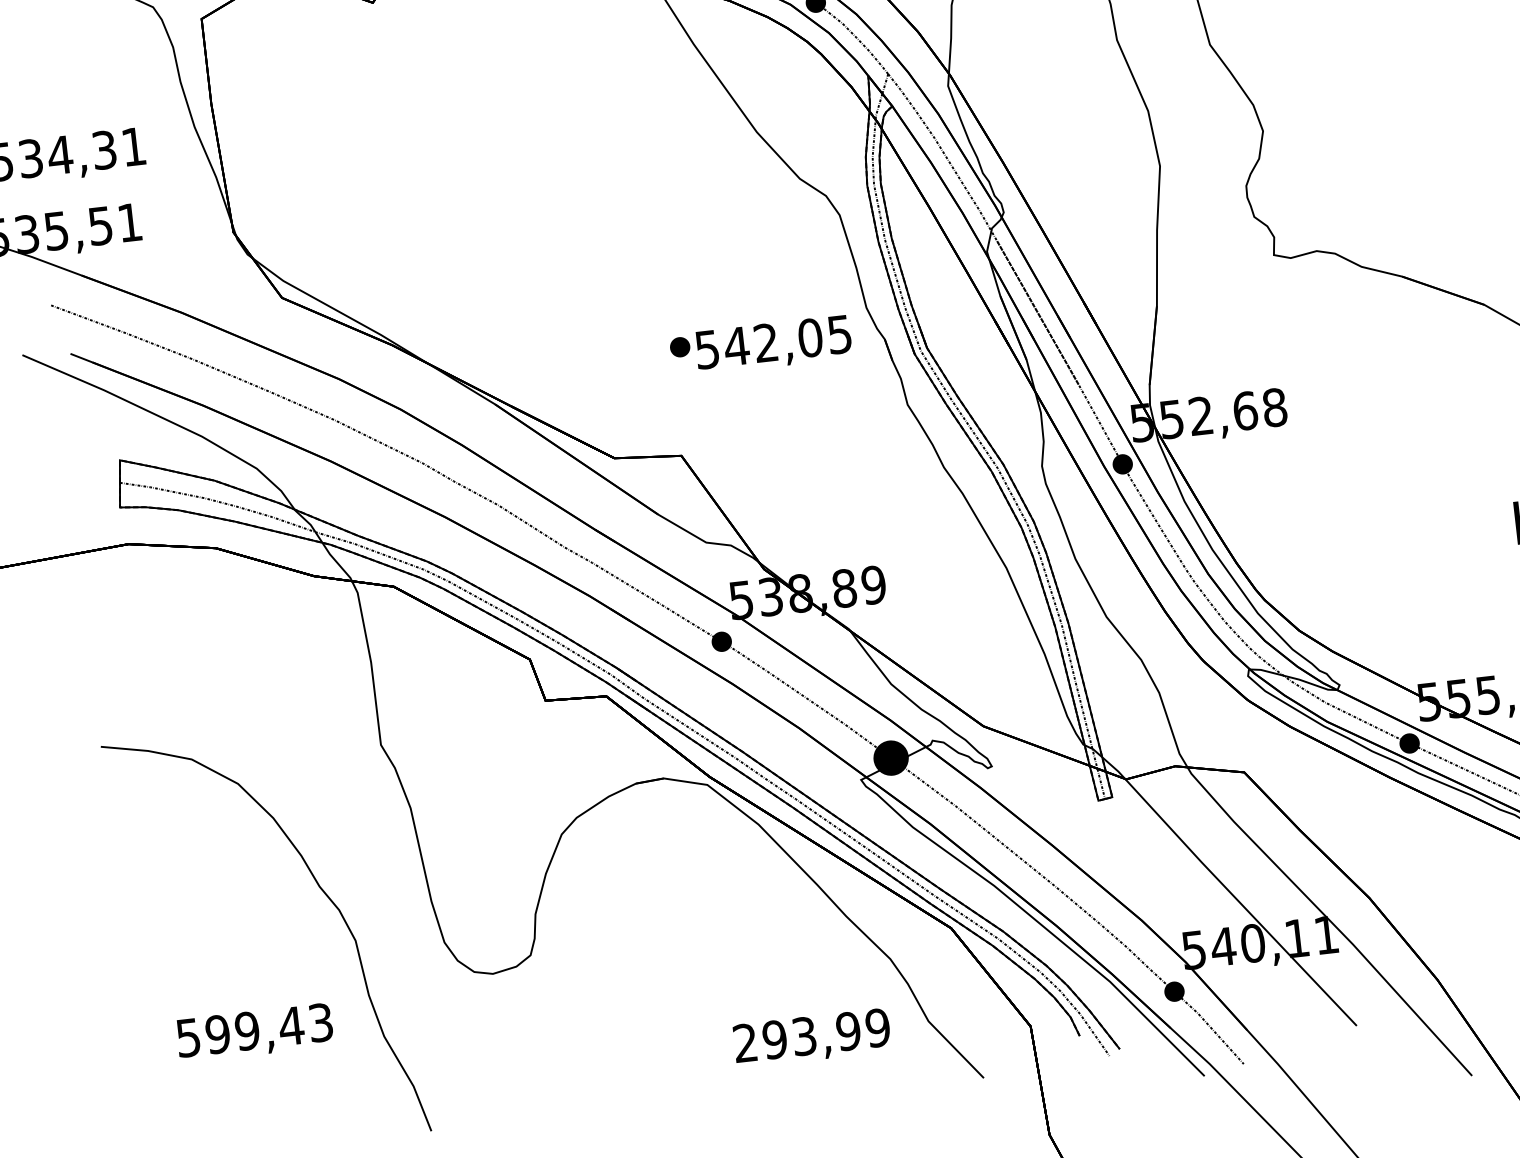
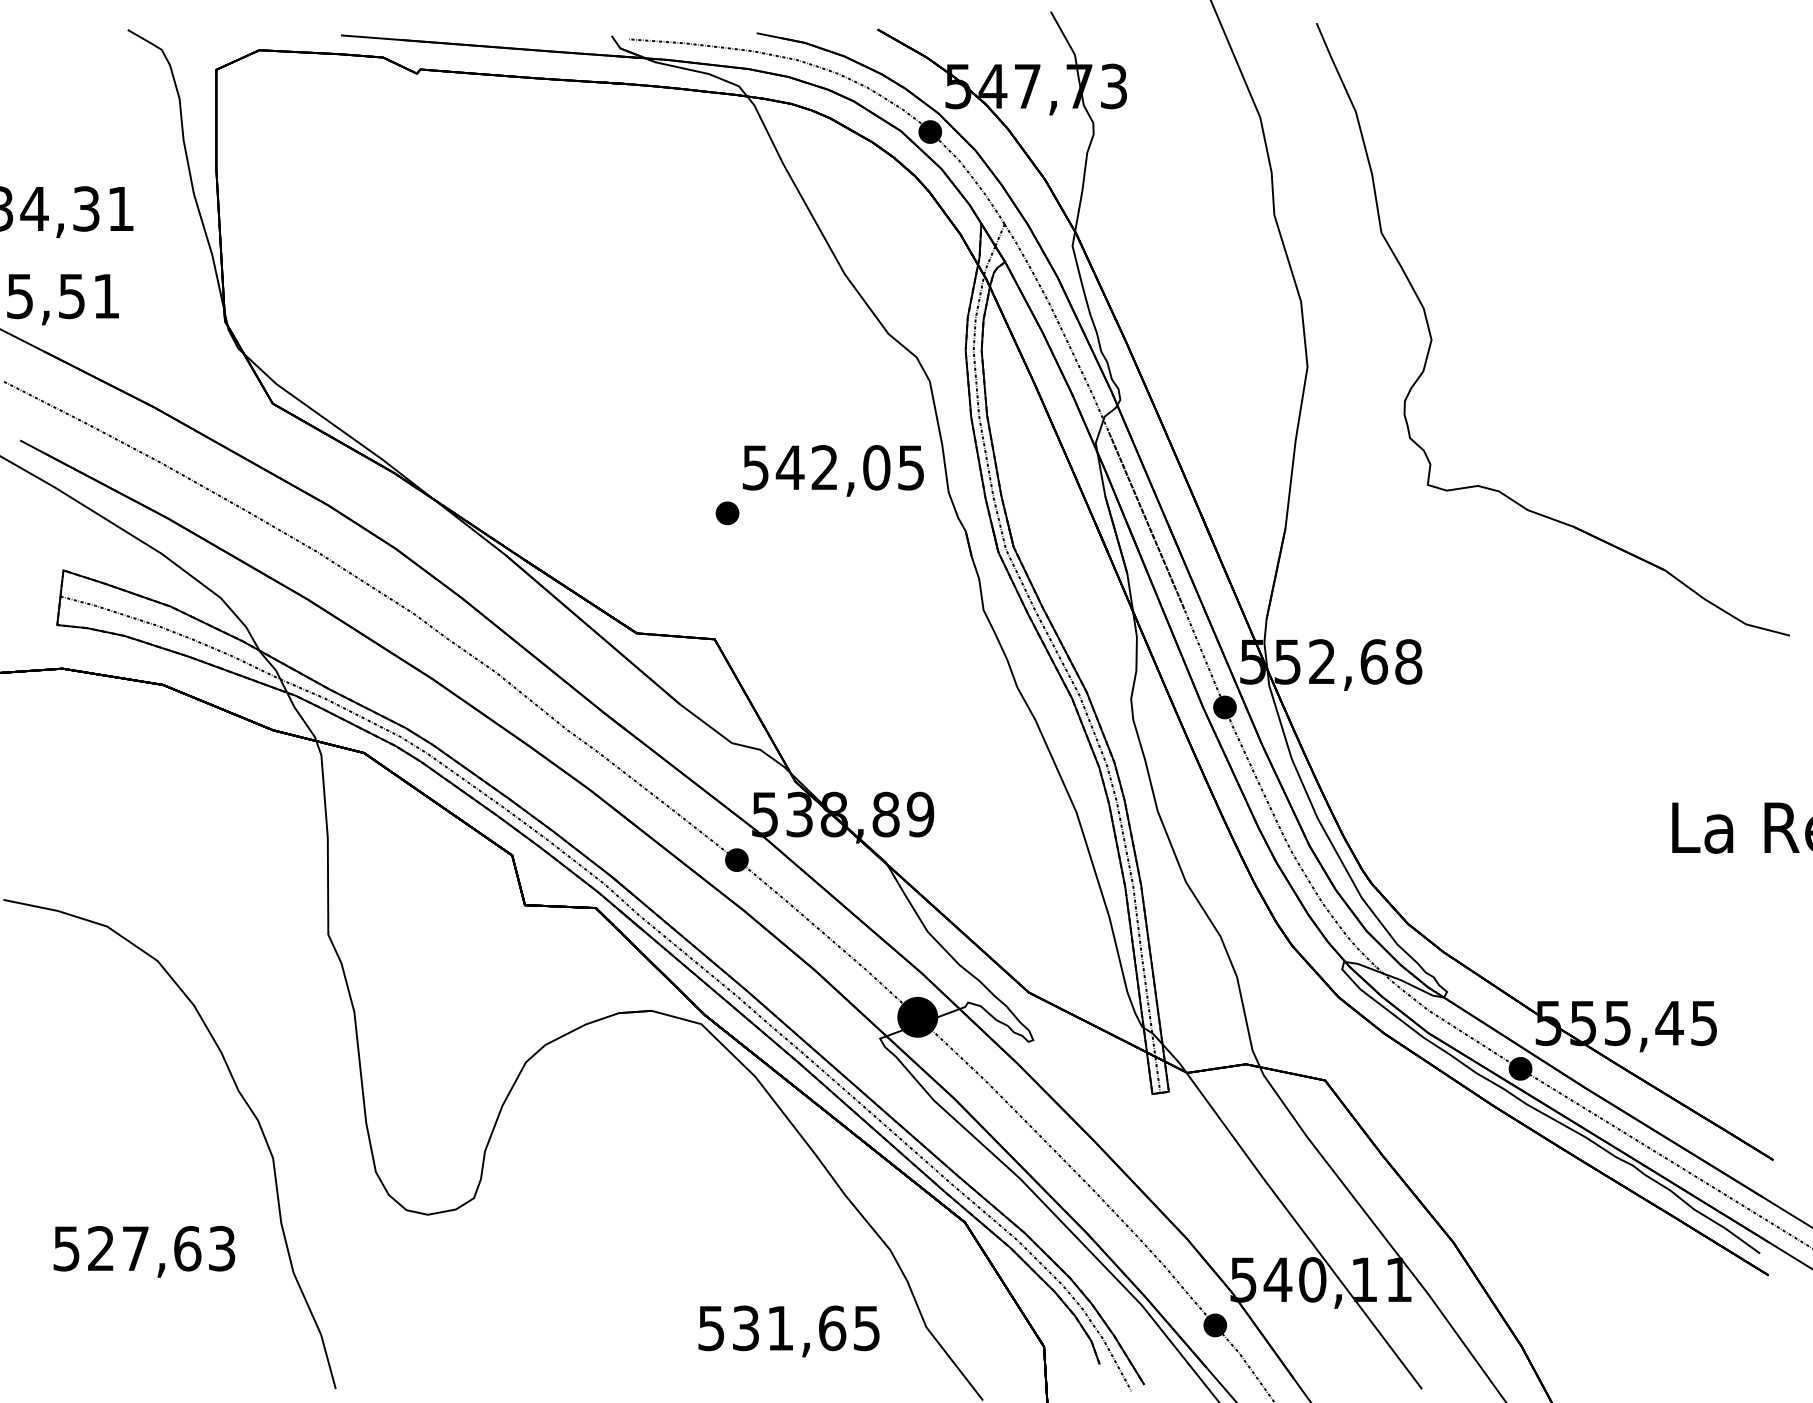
text: (773, 344) -> (832, 470), moved
text: (254, 1030) -> (144, 1248), 599,43 -> 527,63
text: (812, 1035) -> (789, 1328), 293,99 -> 531,65

